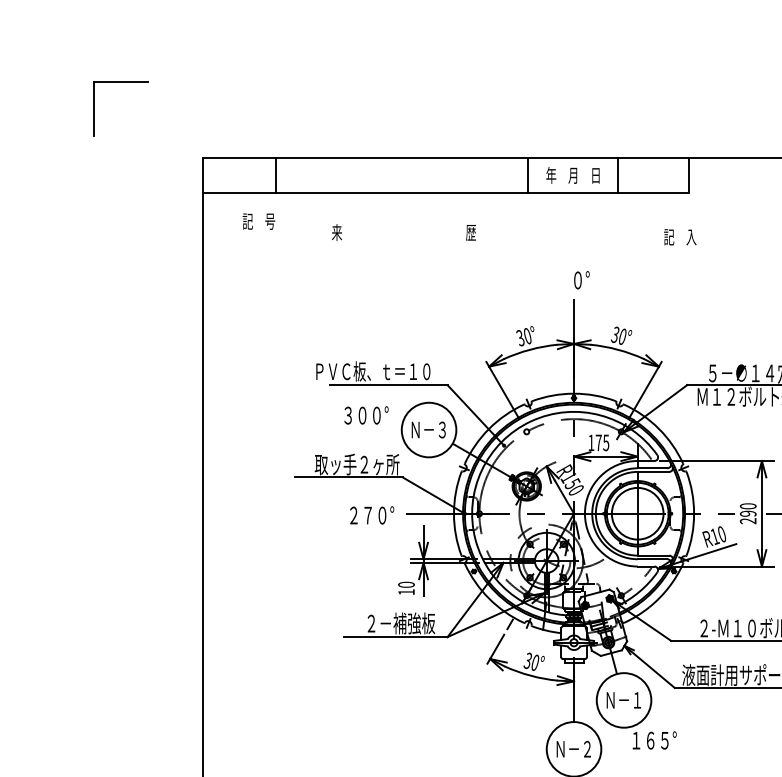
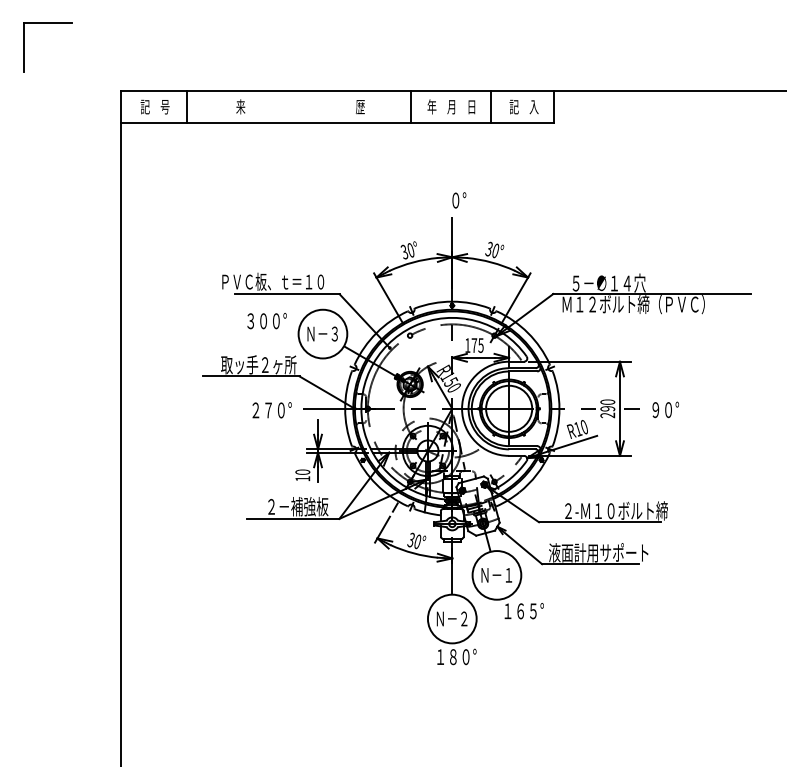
text: (258, 220) -> (154, 106), moved
text: (403, 232) -> (300, 106), moved
text: (679, 236) -> (523, 106), moved

